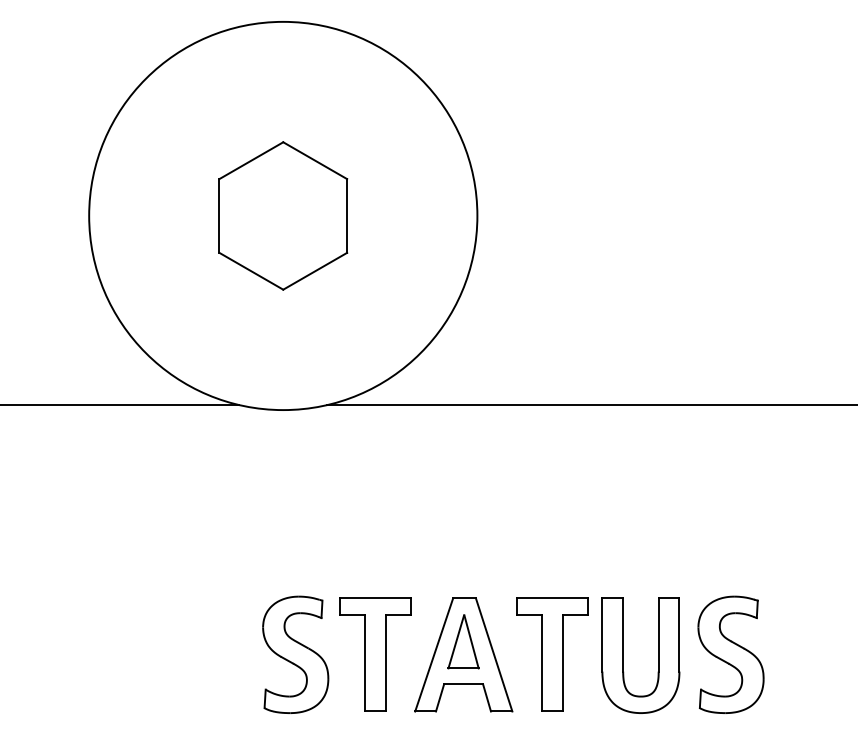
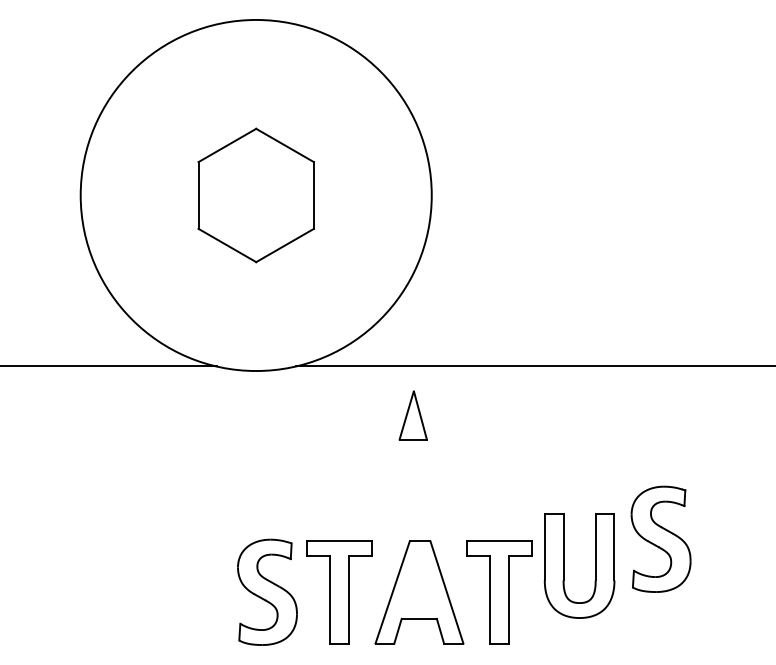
part: (462, 641) -> (412, 415), moved
part: (730, 653) -> (660, 538), moved
part: (624, 655) -> (564, 565), moved

